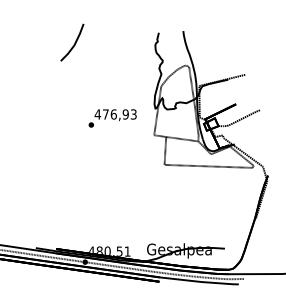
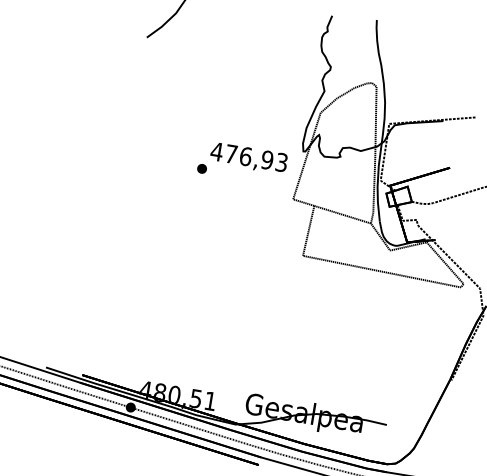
text: (112, 118) -> (242, 163), moved

